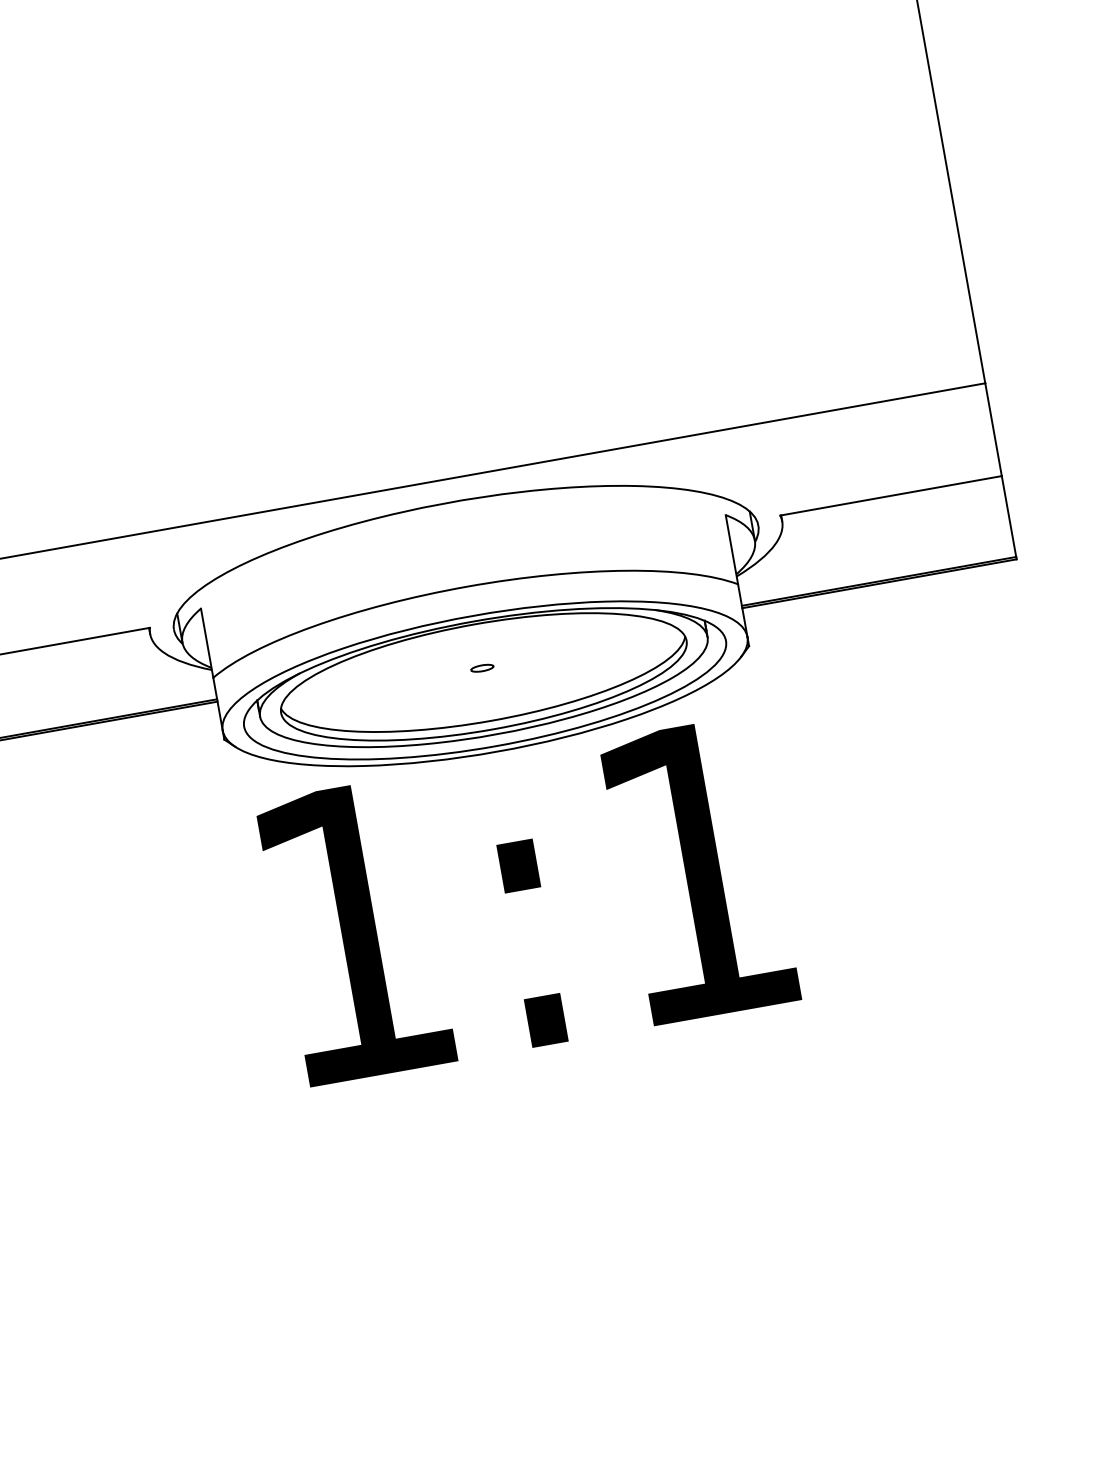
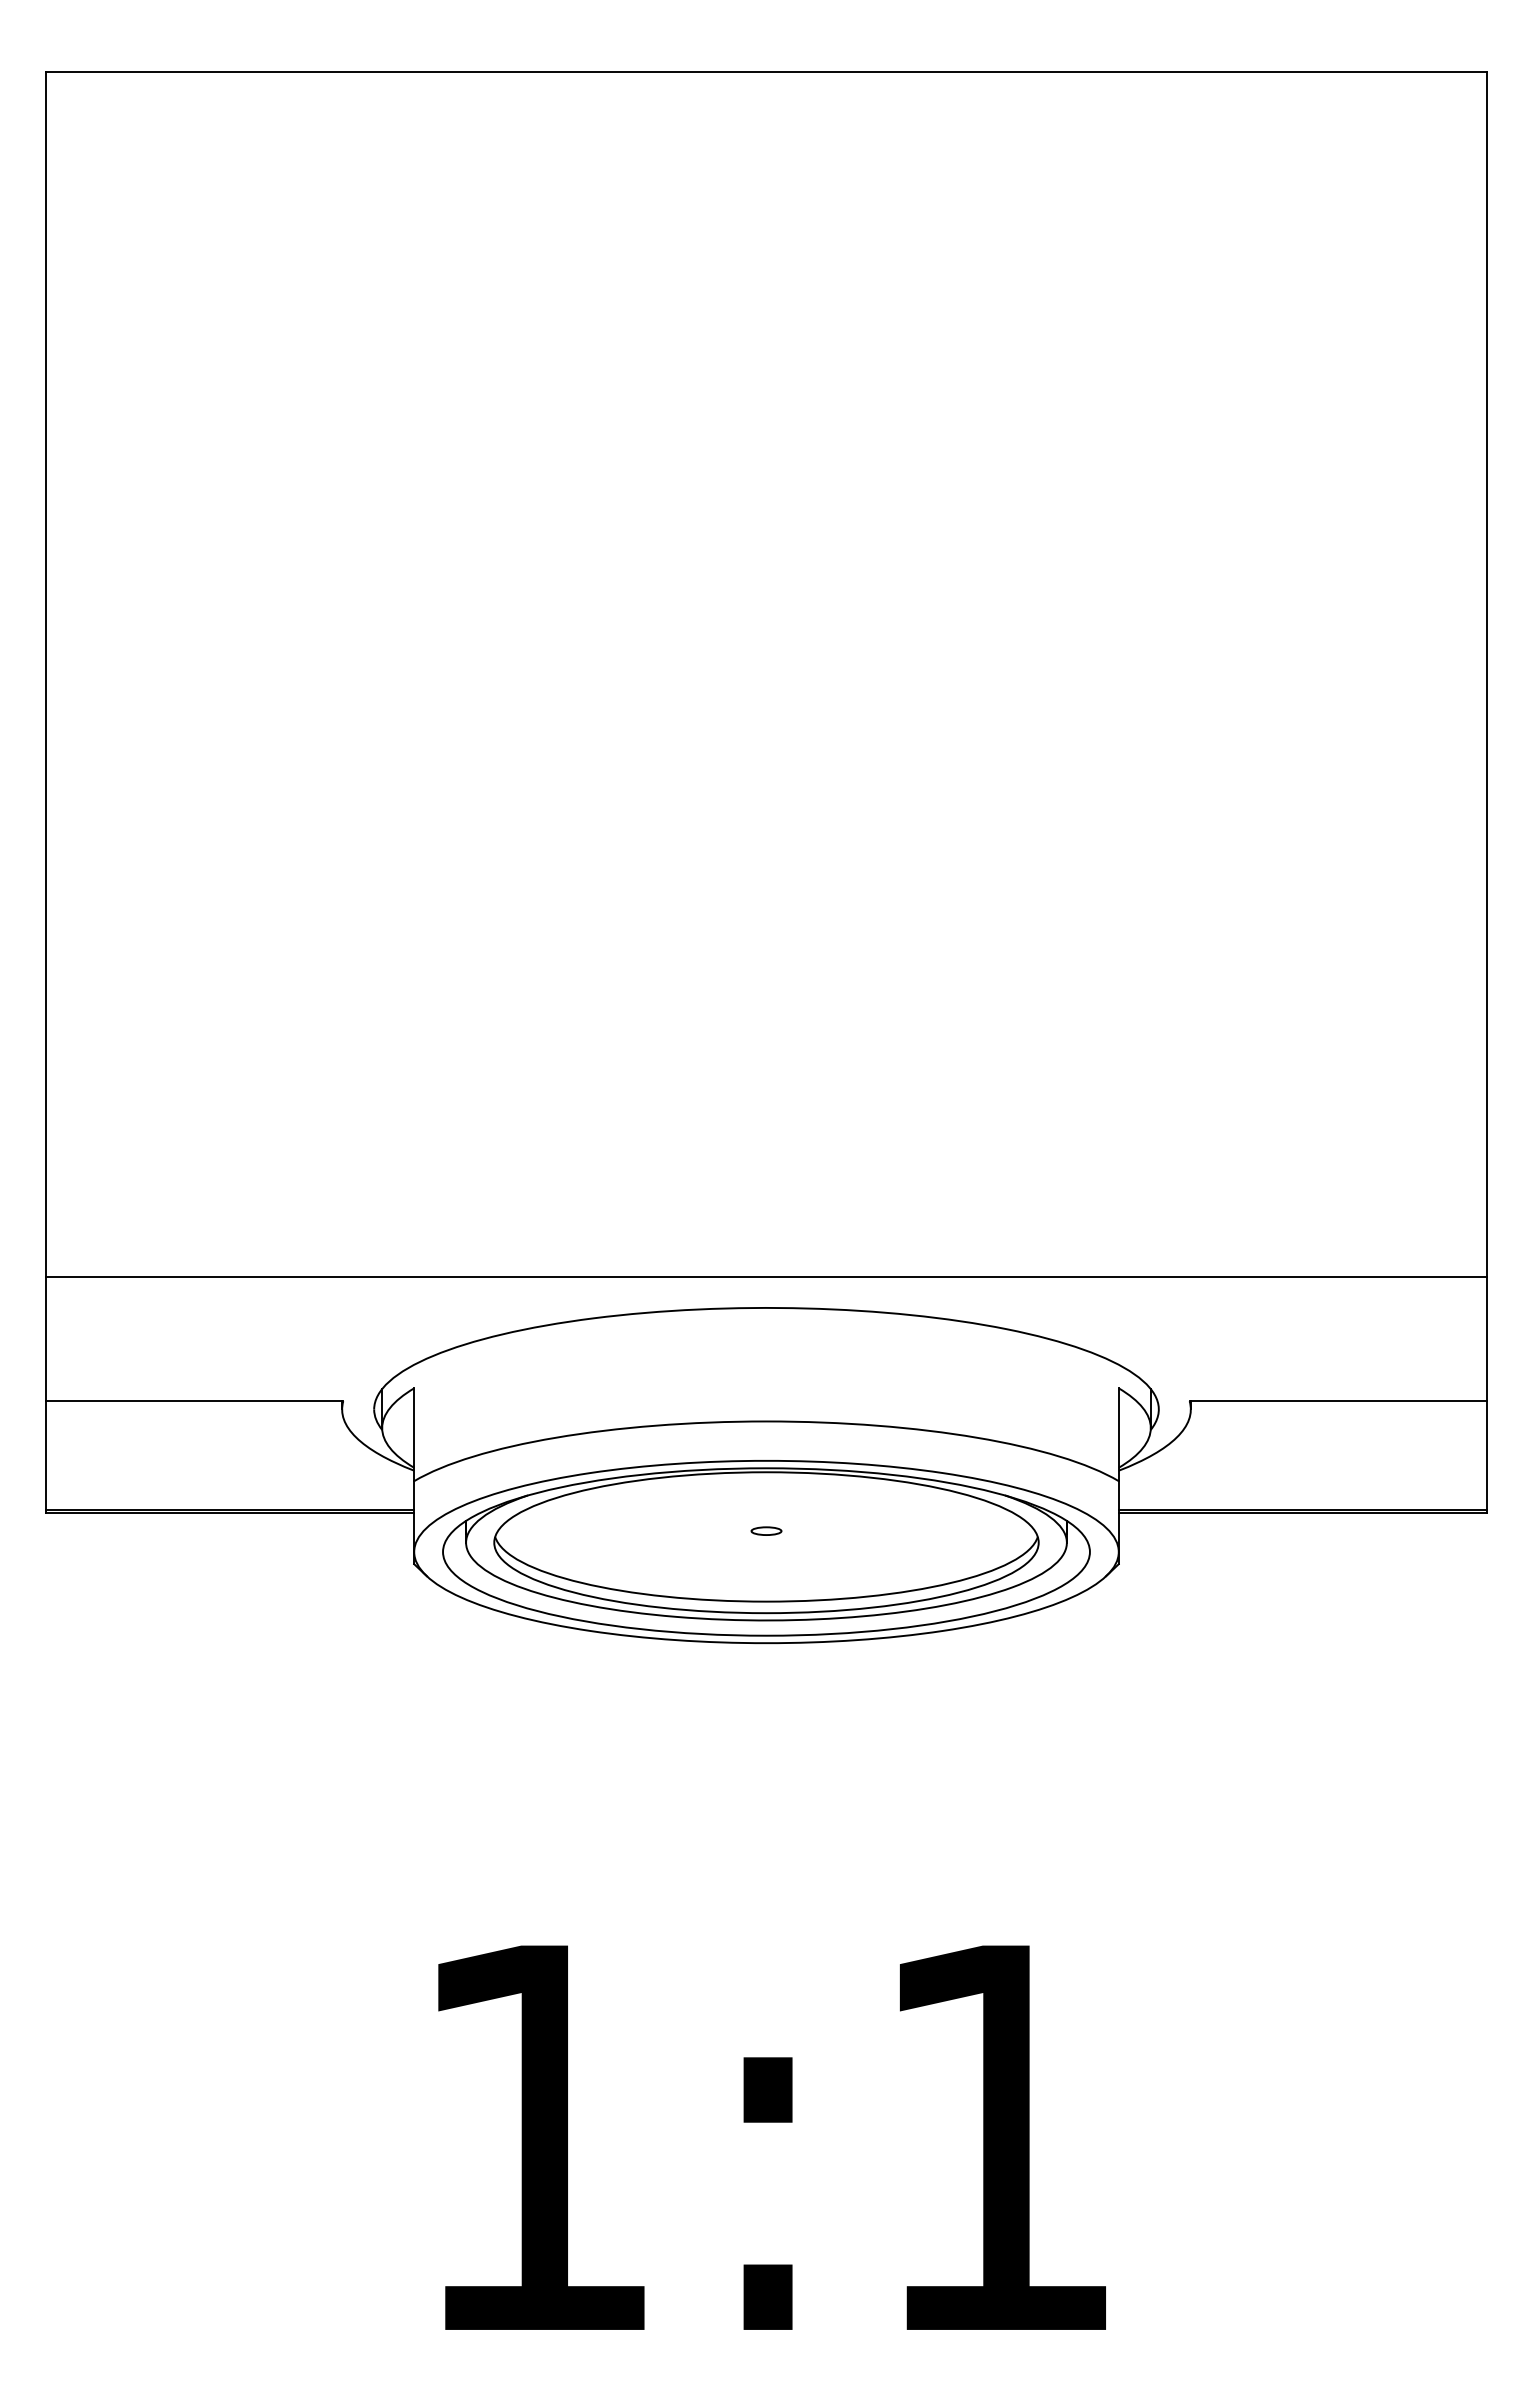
text: (527, 900) -> (771, 2137), moved

